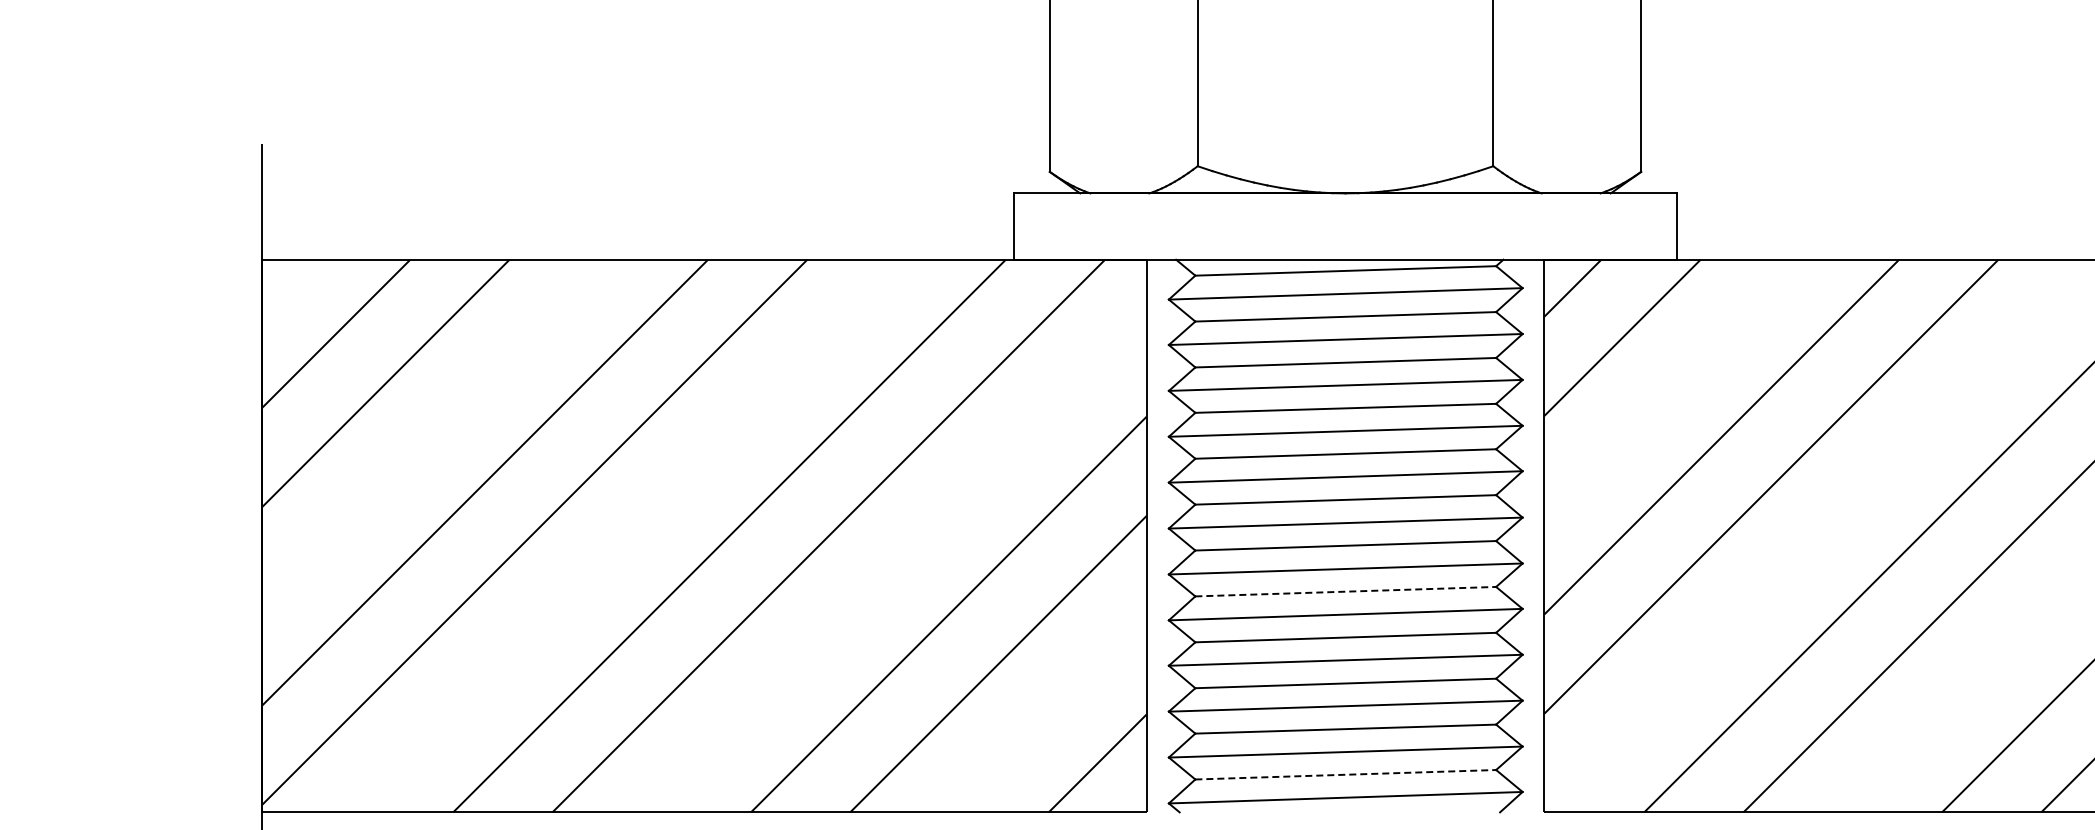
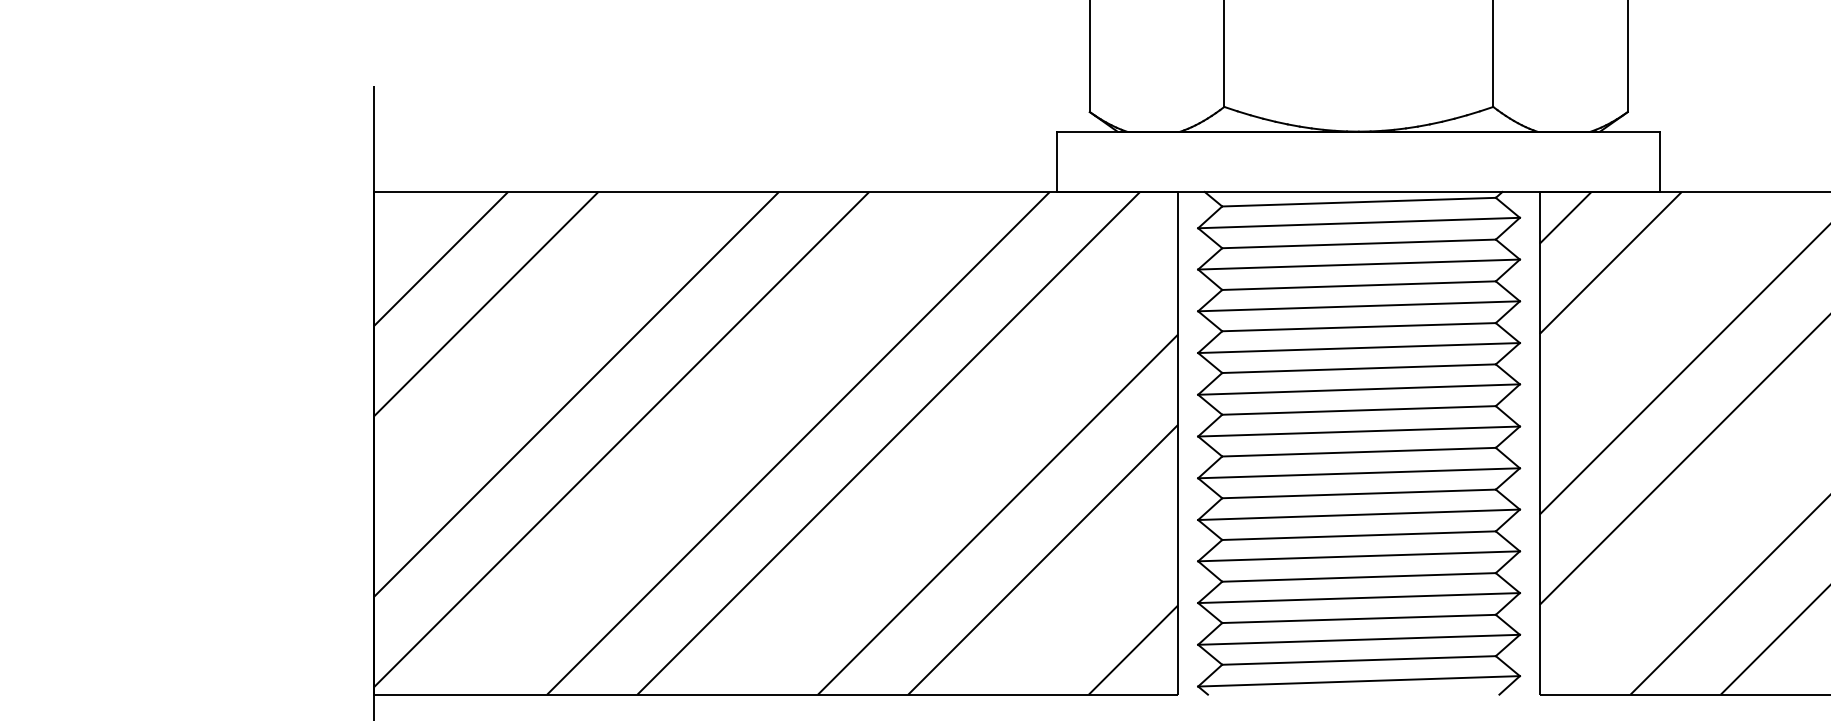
line: (1346, 591) -> (1359, 493), dashed -> solid
line: (1346, 774) -> (1359, 660), dashed -> solid

